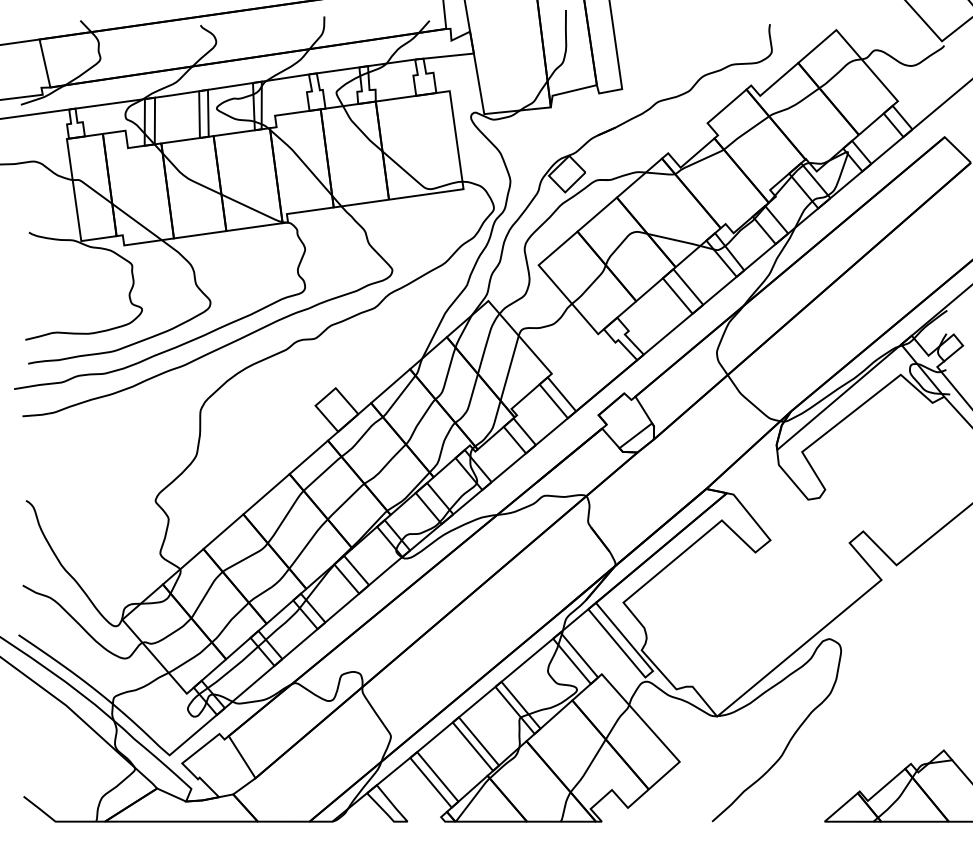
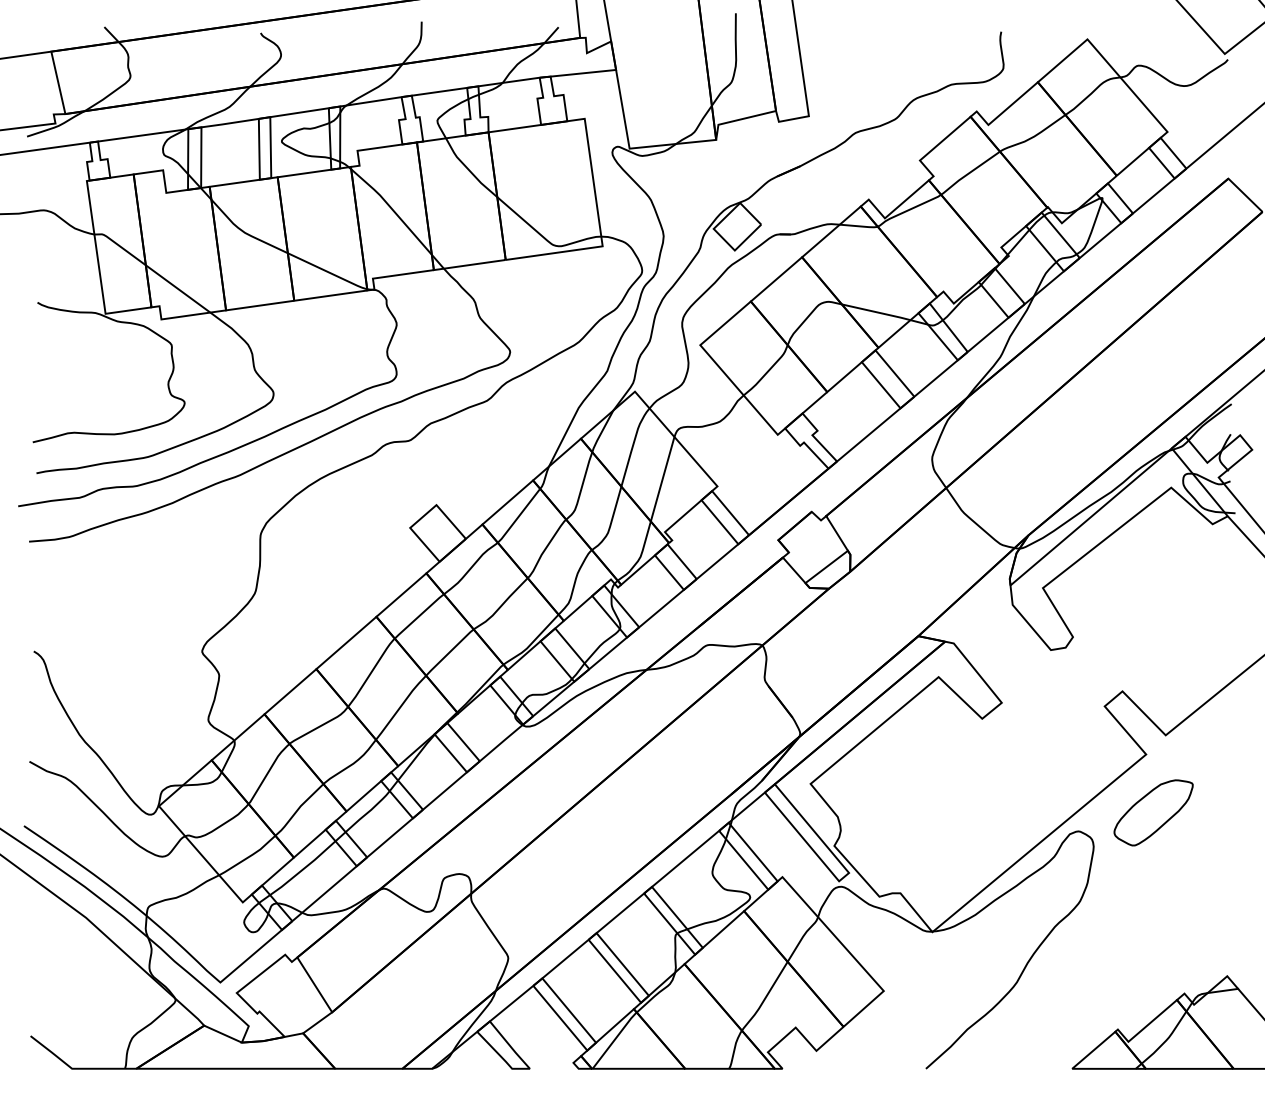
part: (887, 624) -> (1153, 812), added

